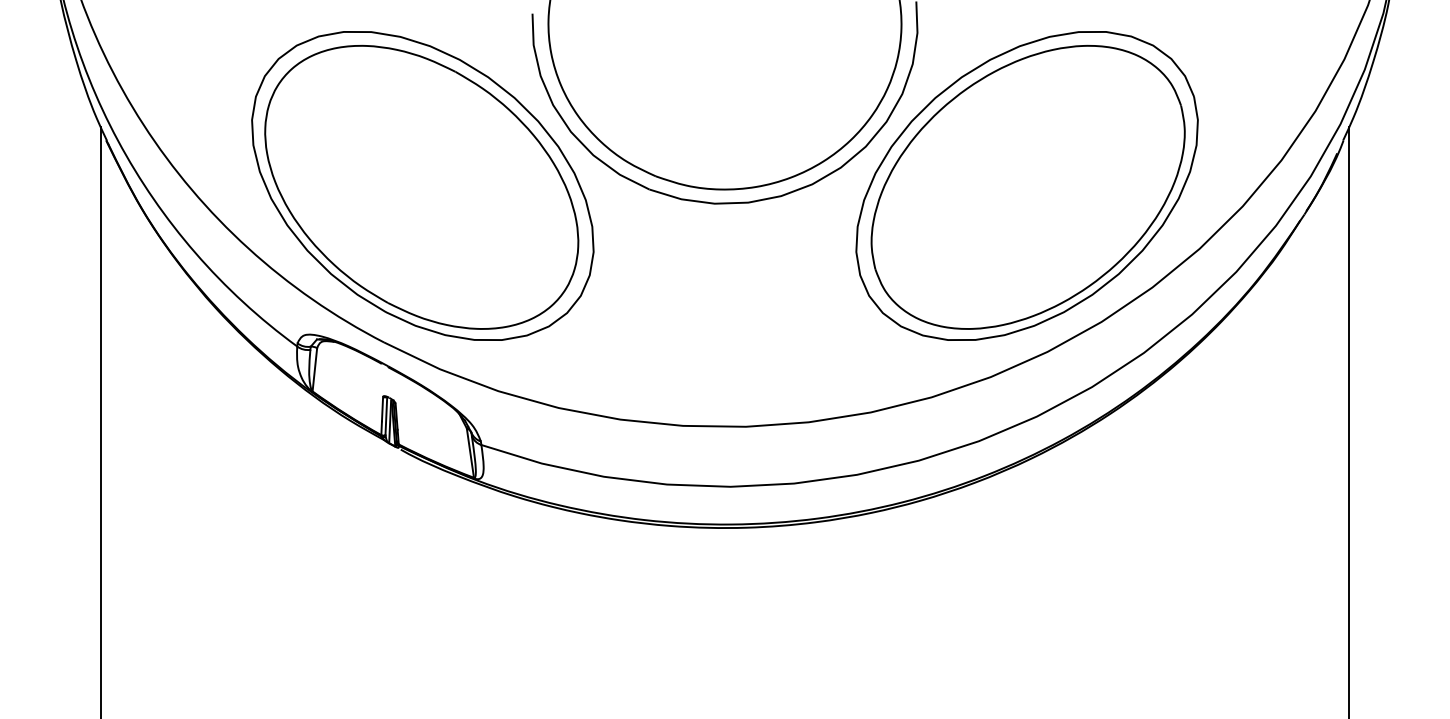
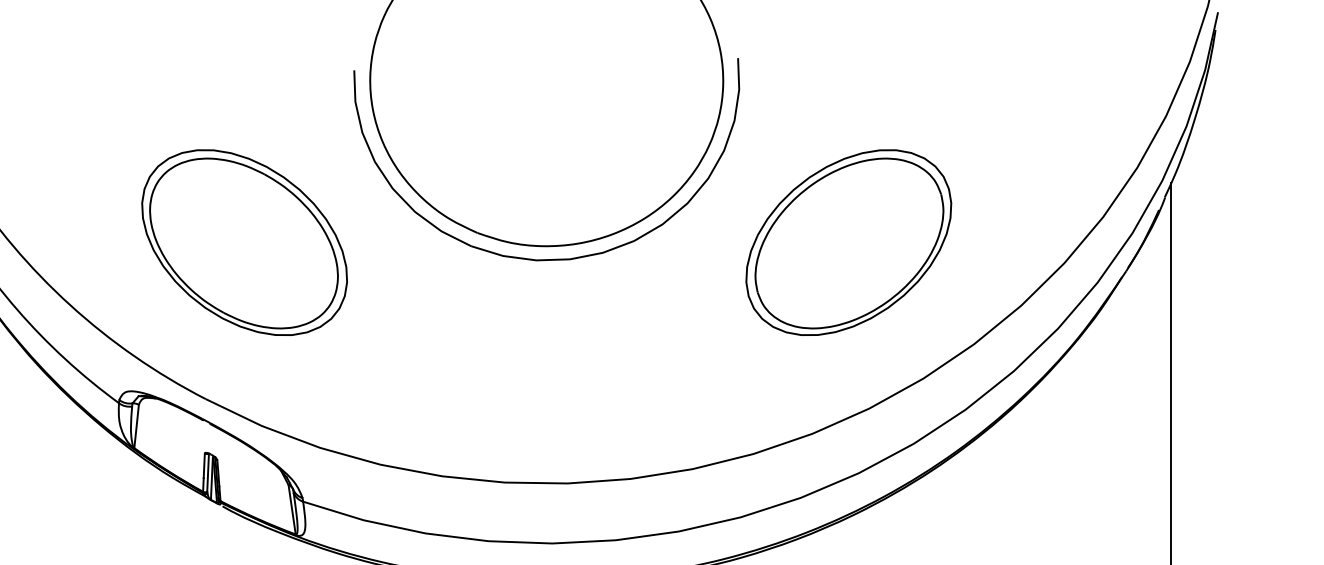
part: (422, 185) -> (244, 242), size x0.6
part: (1026, 185) -> (848, 242), size x0.6

